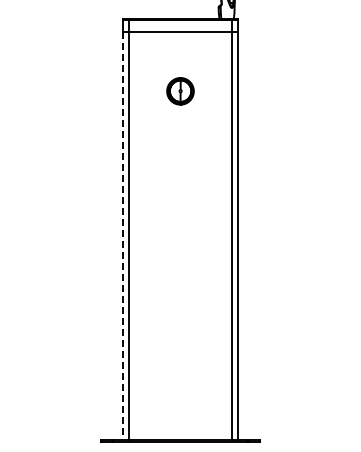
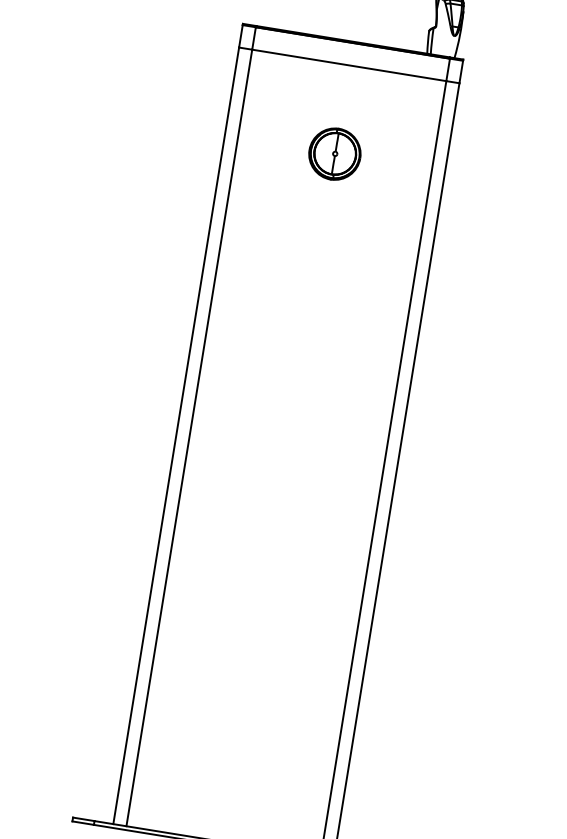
part: (180, 91) -> (334, 154), moved
line: (122, 236) -> (175, 436), dashed -> solid

